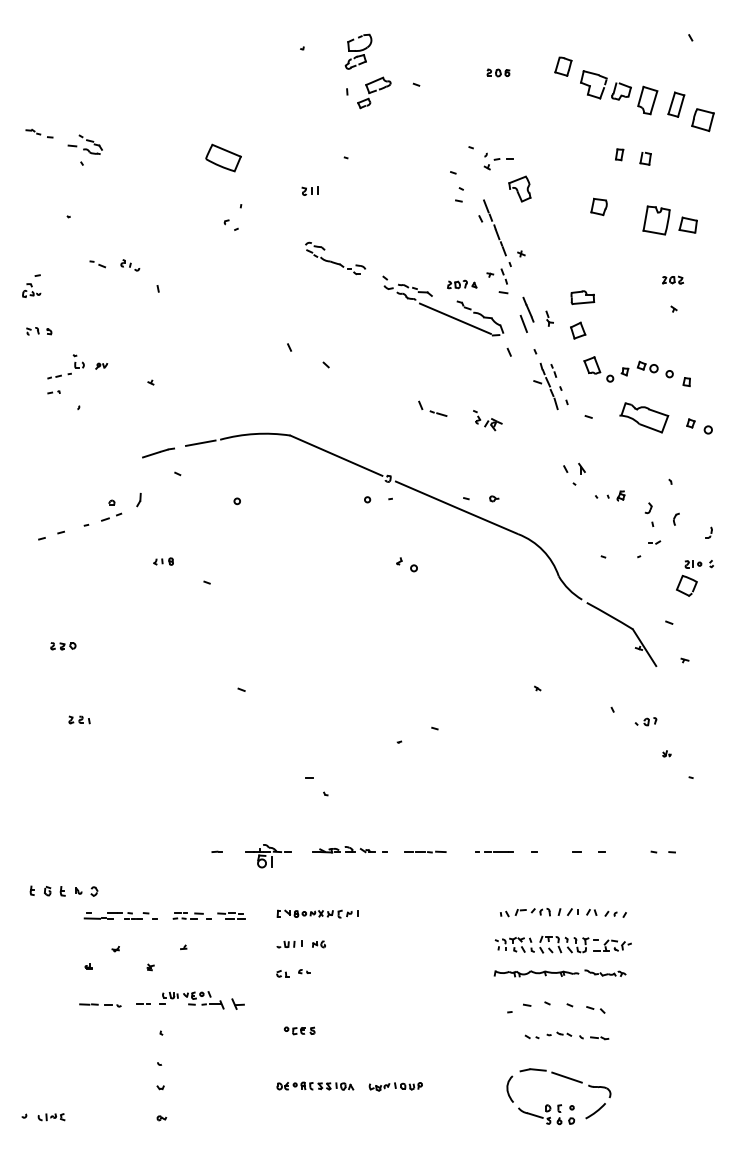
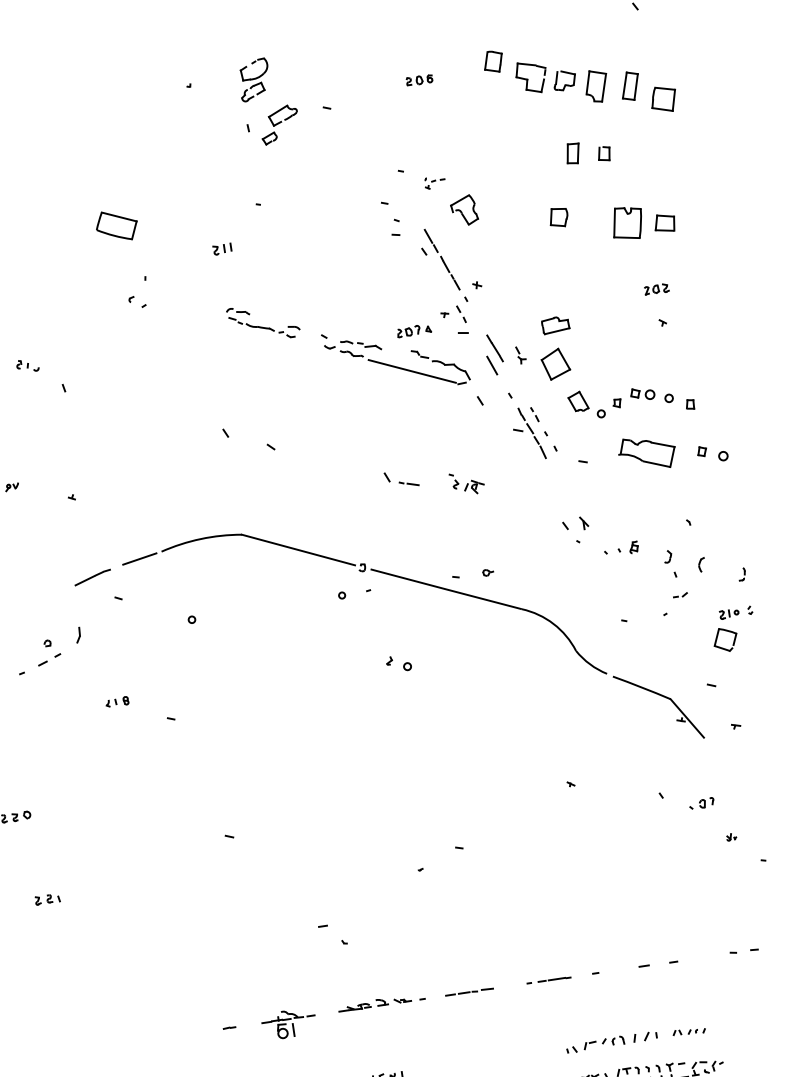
part: (619, 154) -> (573, 153), size x1.6
part: (498, 161) -> (434, 182), size x0.6
part: (578, 330) -> (556, 363), size x1.6
part: (606, 913) -> (689, 1031), size x0.7

